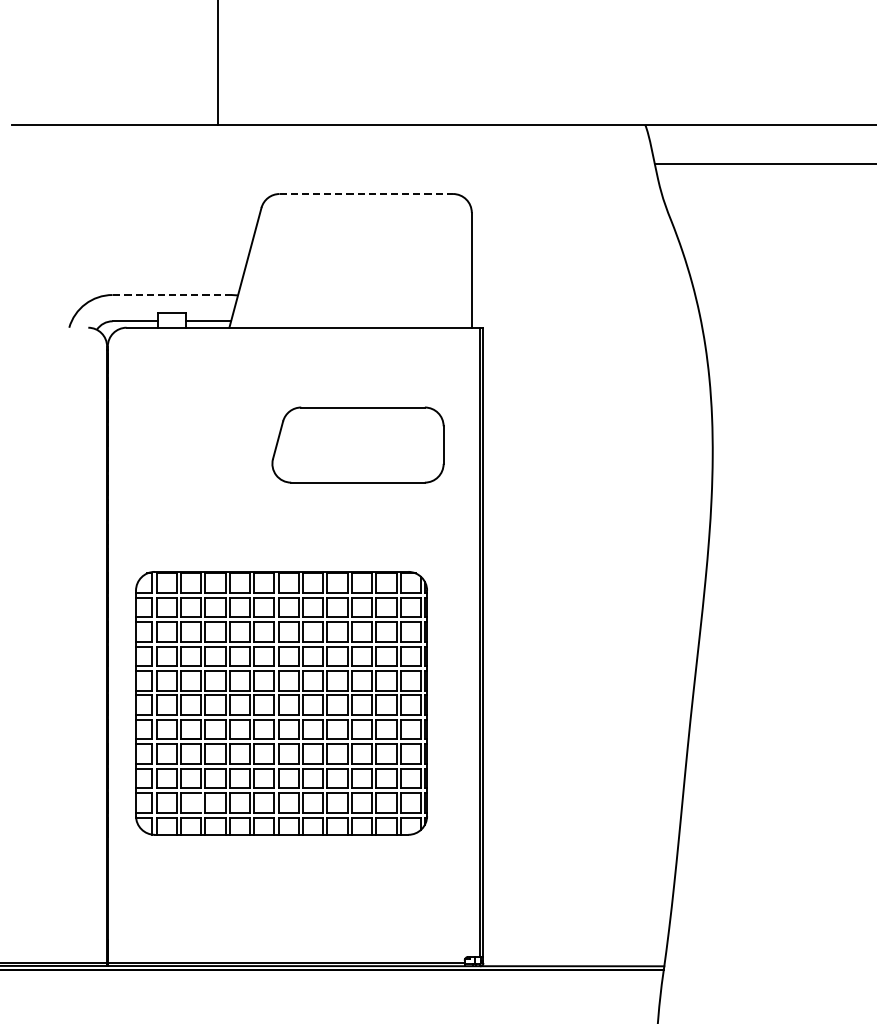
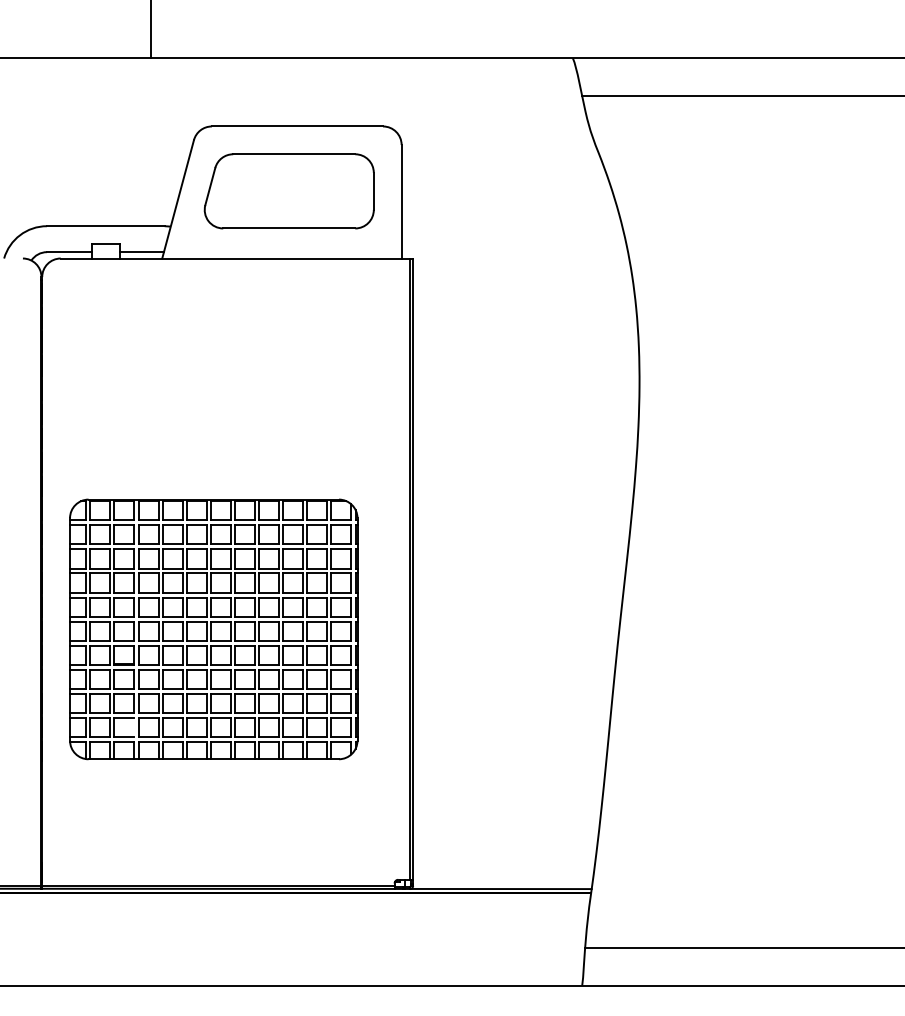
line: (366, 194) -> (297, 126), dashed -> solid
line: (171, 295) -> (105, 226), dashed -> solid
part: (357, 445) -> (288, 191), moved

